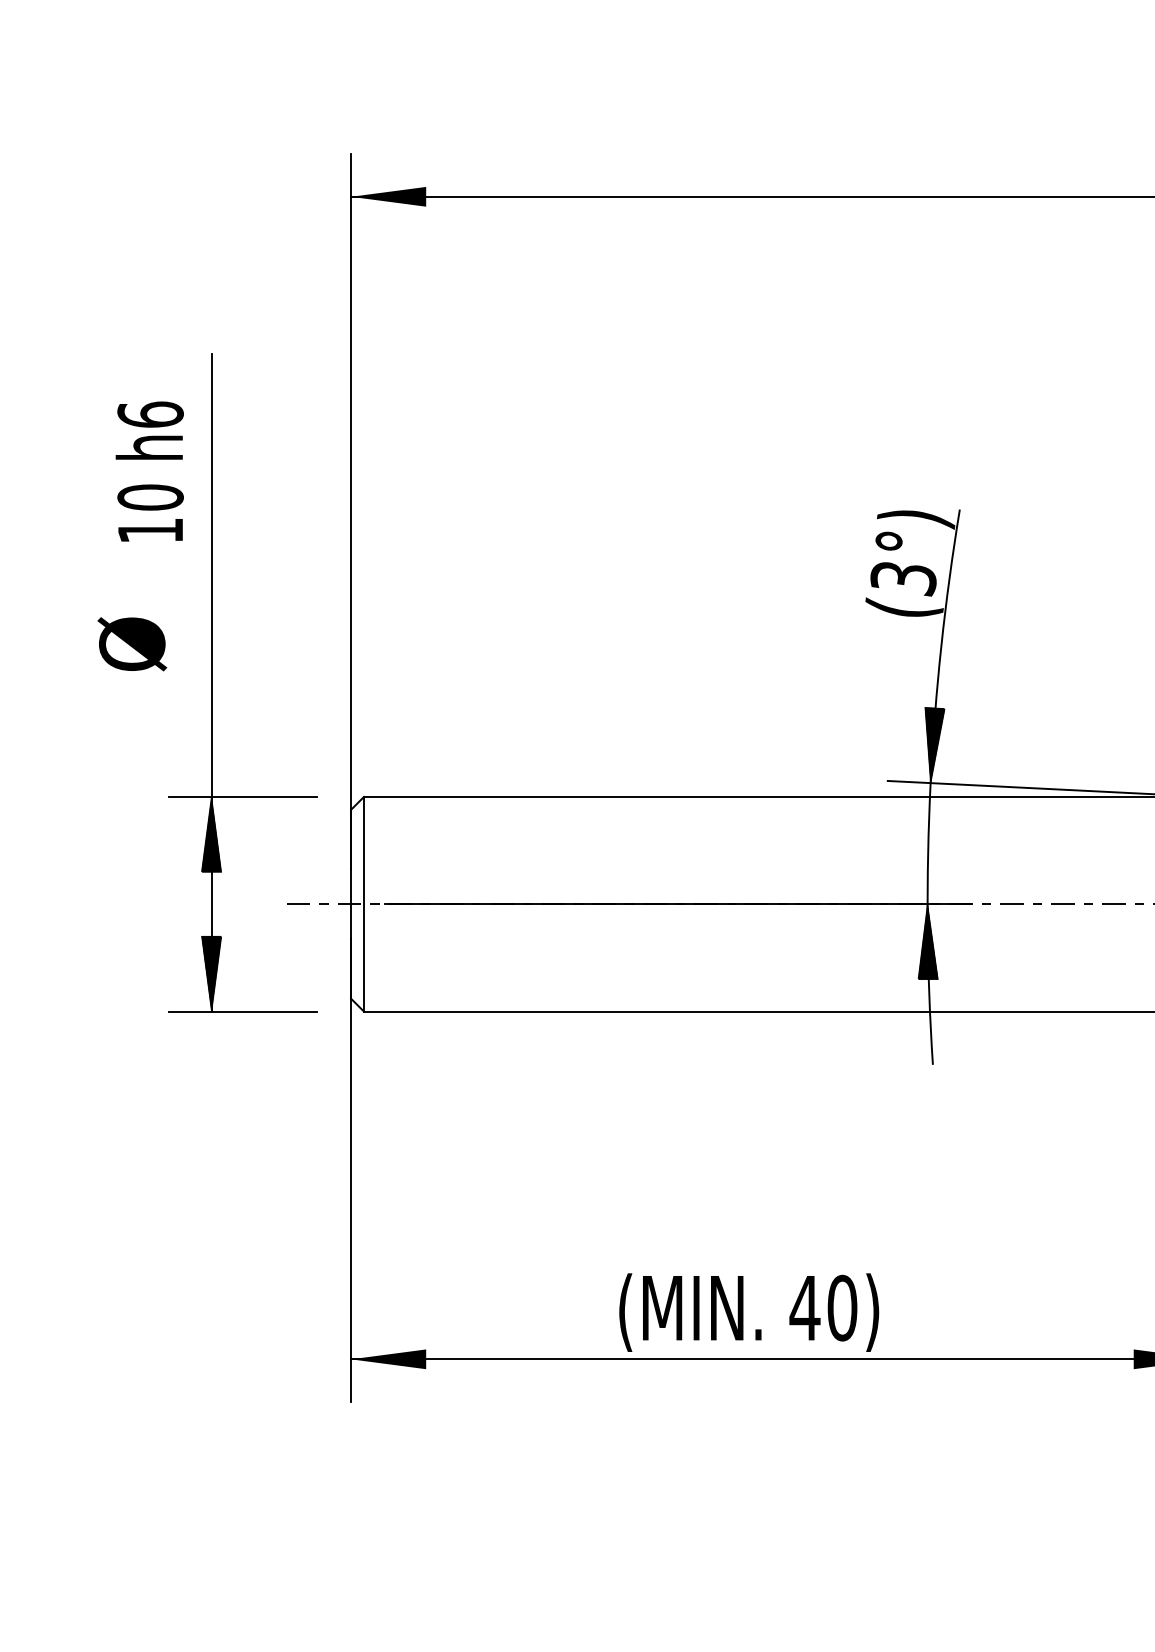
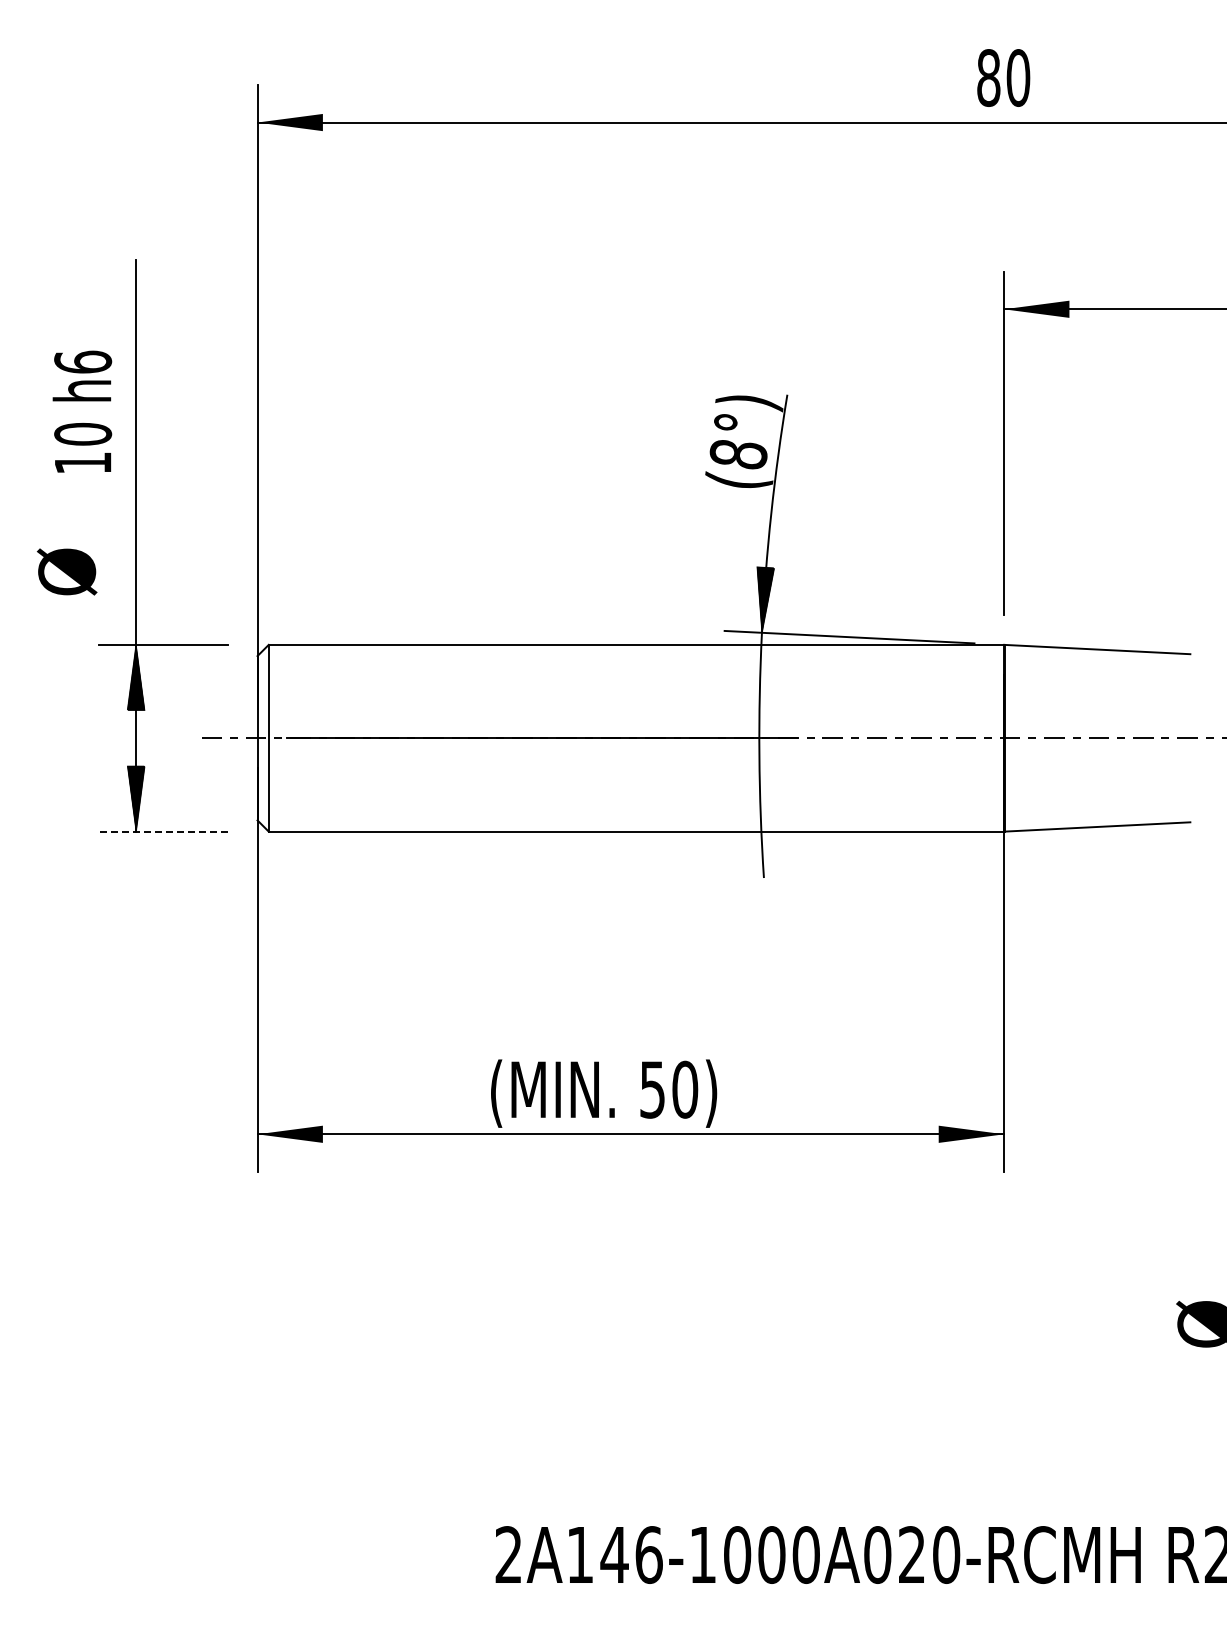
text: (149, 471) -> (82, 411), moved
text: (903, 579) -> (738, 455), (3°) -> (8°)
text: (131, 643) -> (66, 571), moved
hatch: (927, 941) -> (759, 770), removed
line: (243, 1011) -> (163, 831), solid -> dashed
text: (804, 1307) -> (652, 1089), 40) -> 50)

